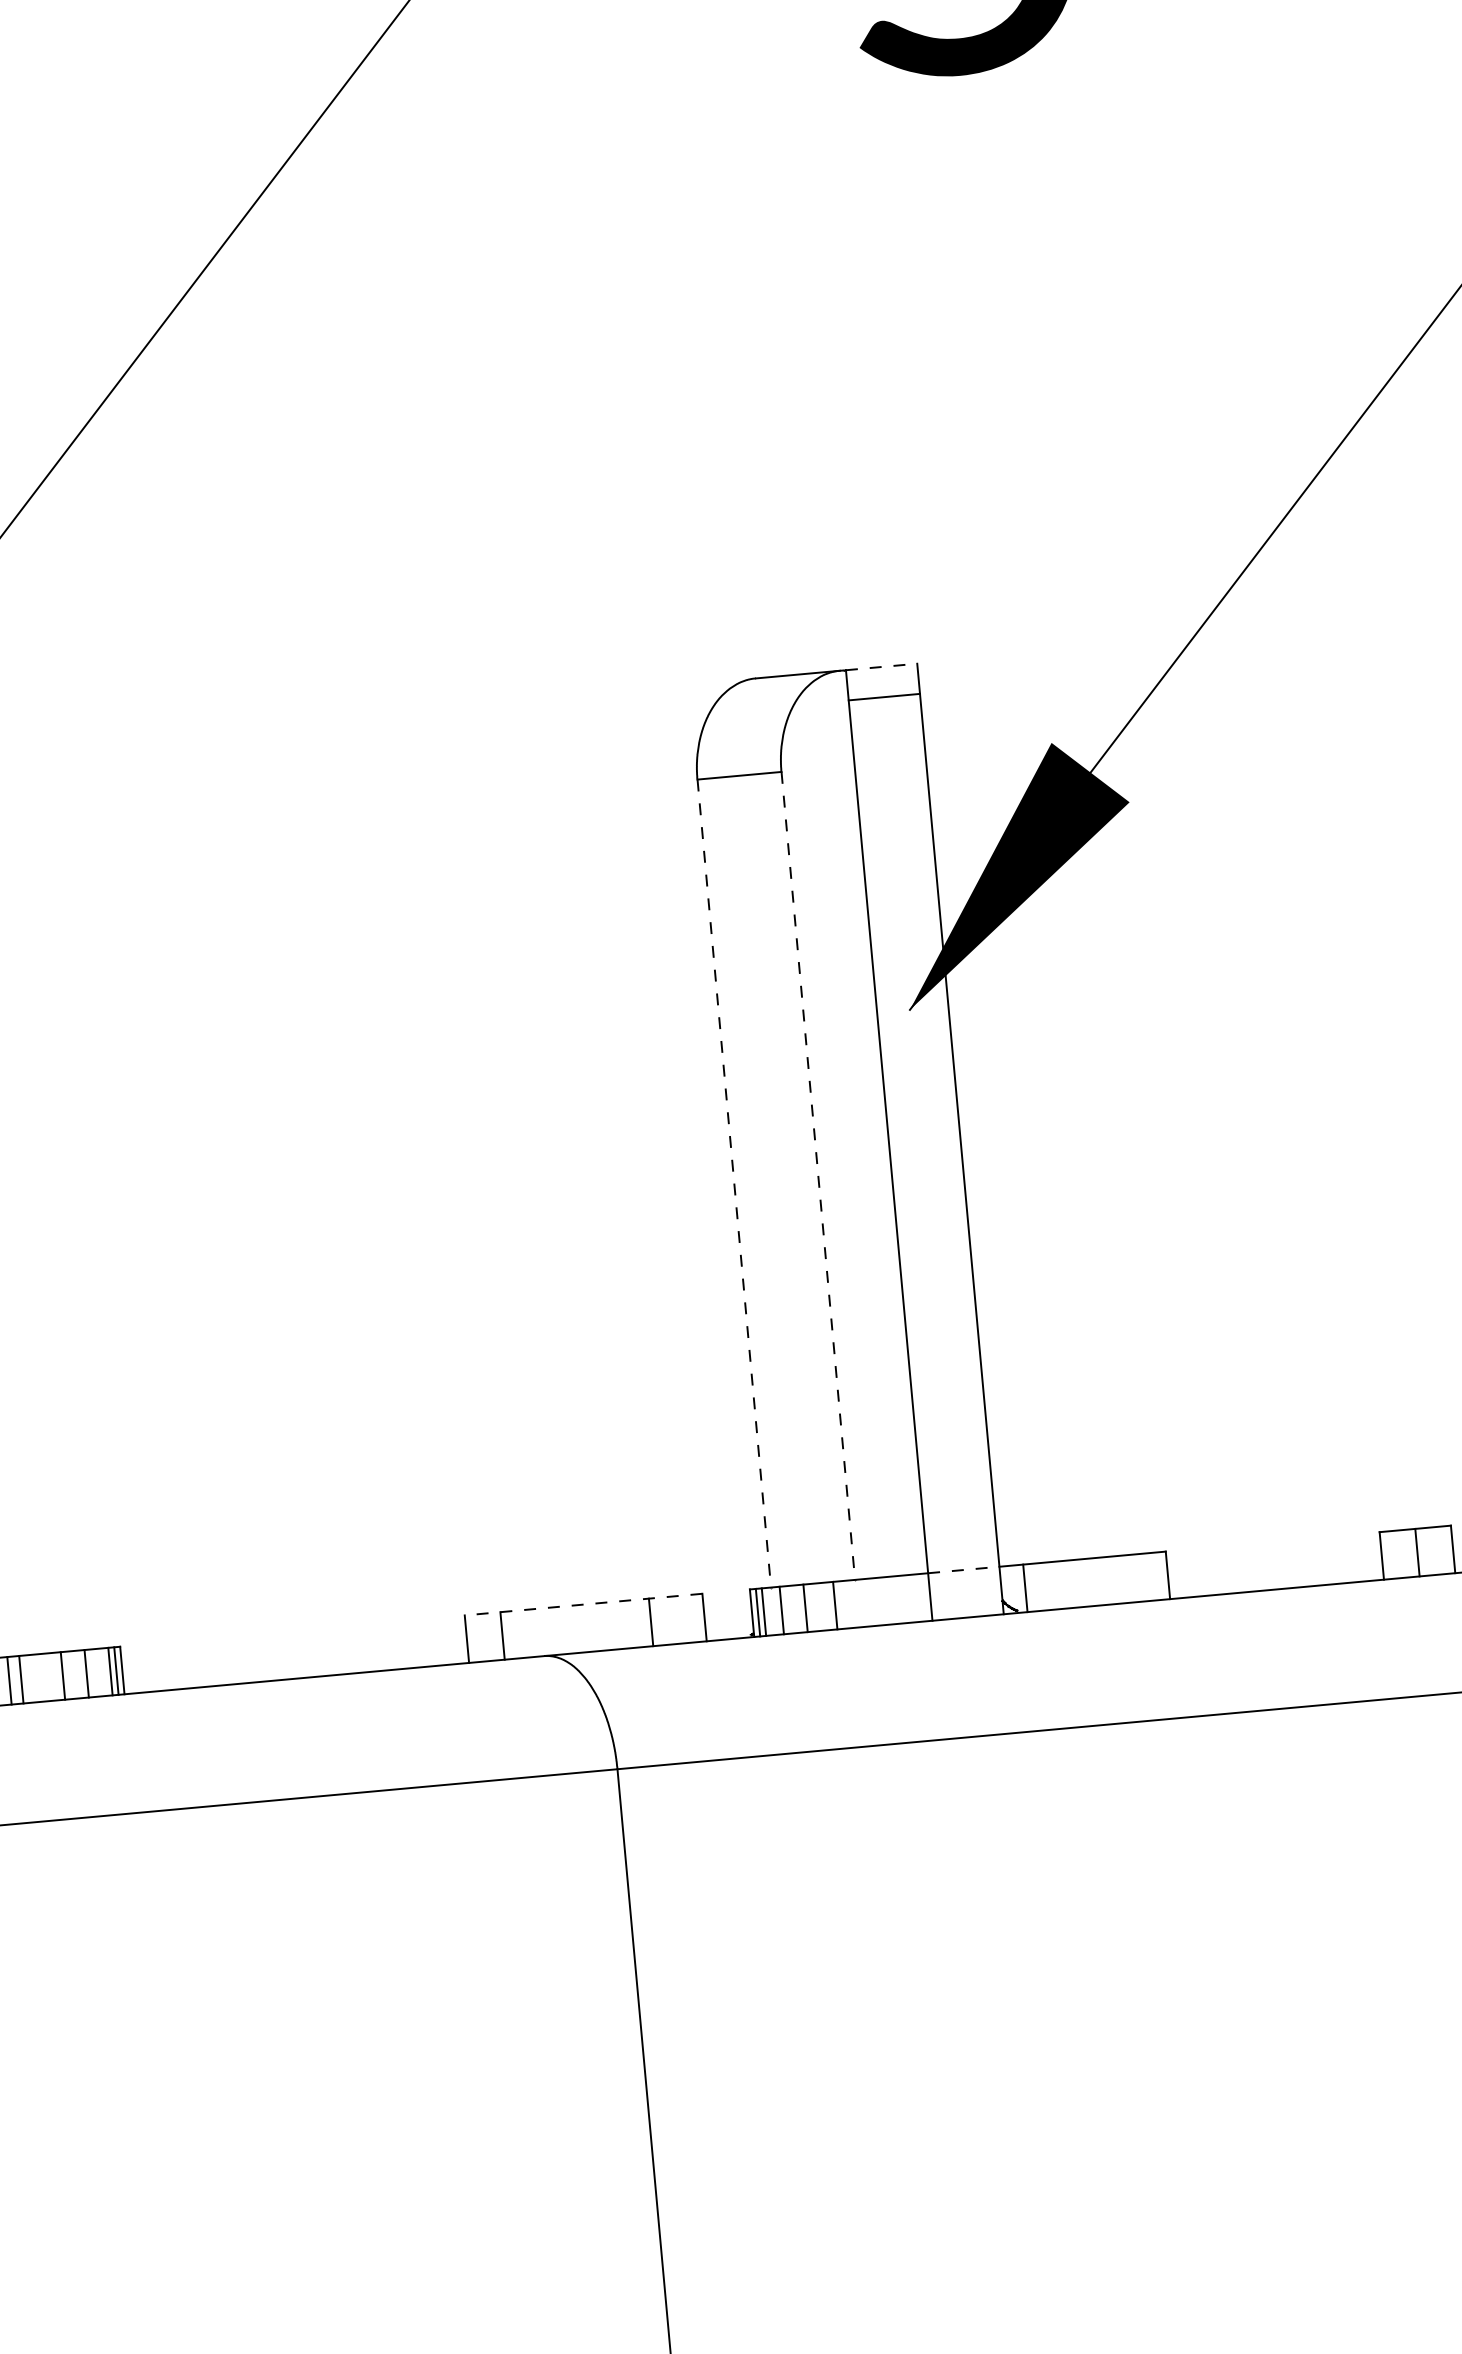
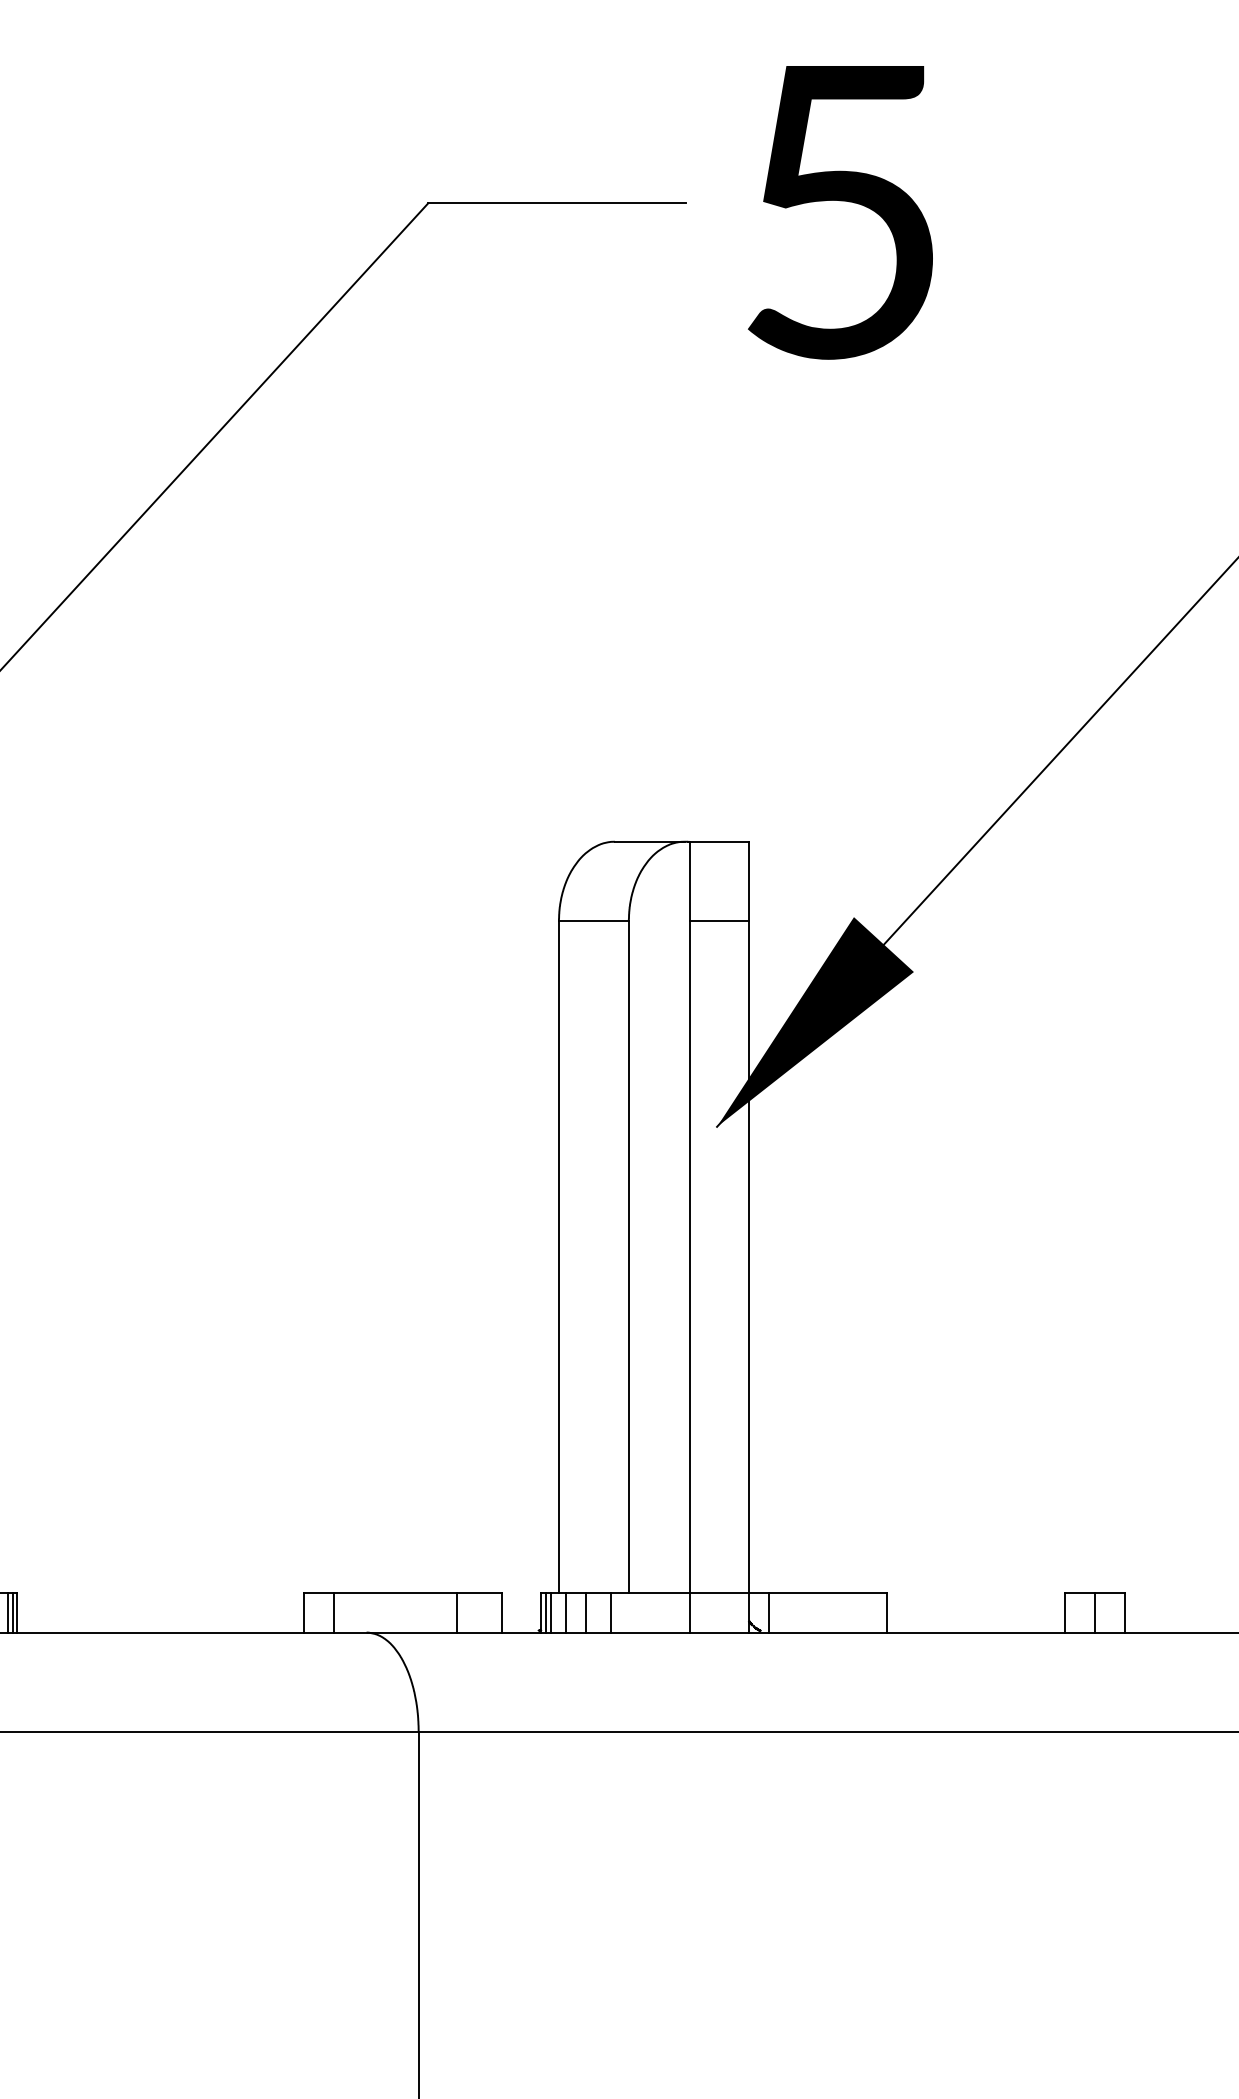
line: (881, 666) -> (719, 841), dashed -> solid
line: (884, 696) -> (719, 920), moved
line: (817, 1176) -> (628, 1257), dashed -> solid
line: (734, 1184) -> (559, 1257), dashed -> solid
line: (963, 1570) -> (719, 1593), dashed -> solid
line: (584, 1605) -> (403, 1593), dashed -> solid

